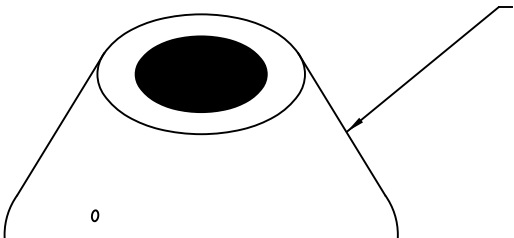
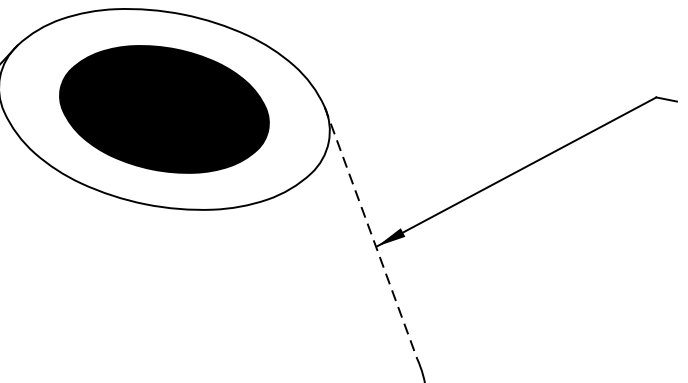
line: (341, 124) -> (370, 233), solid -> dashed

